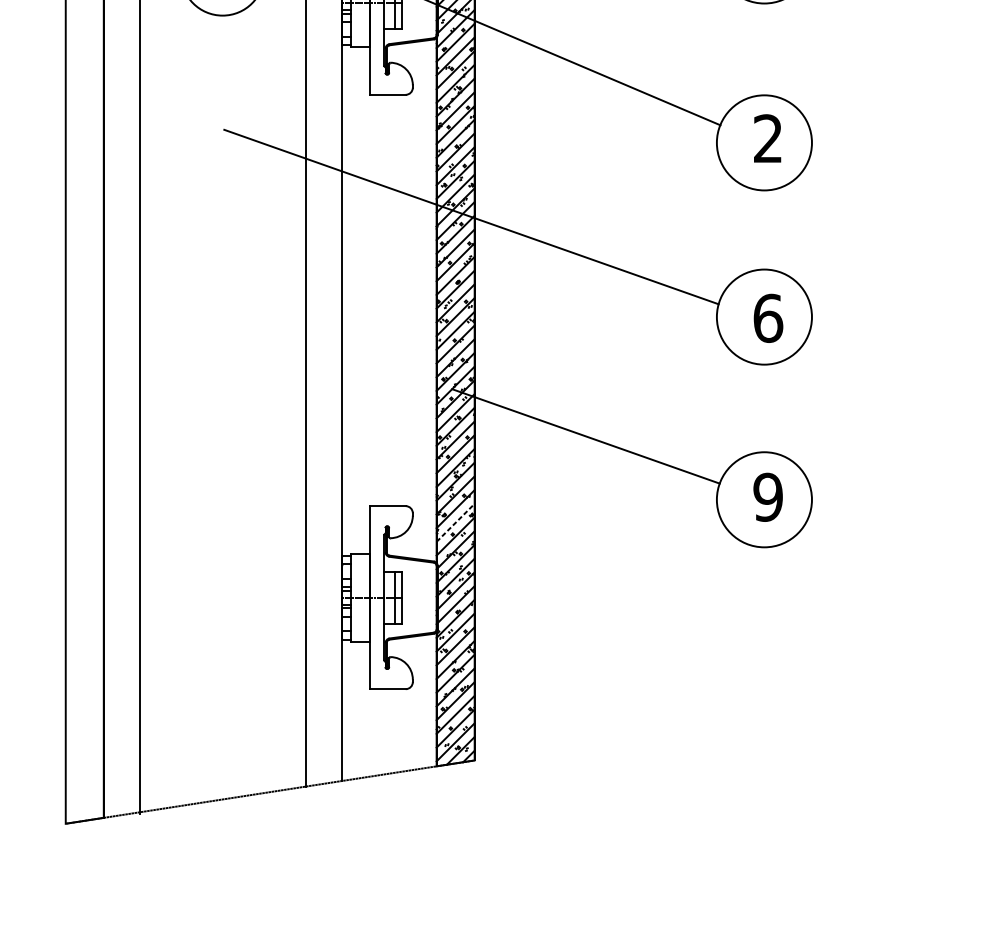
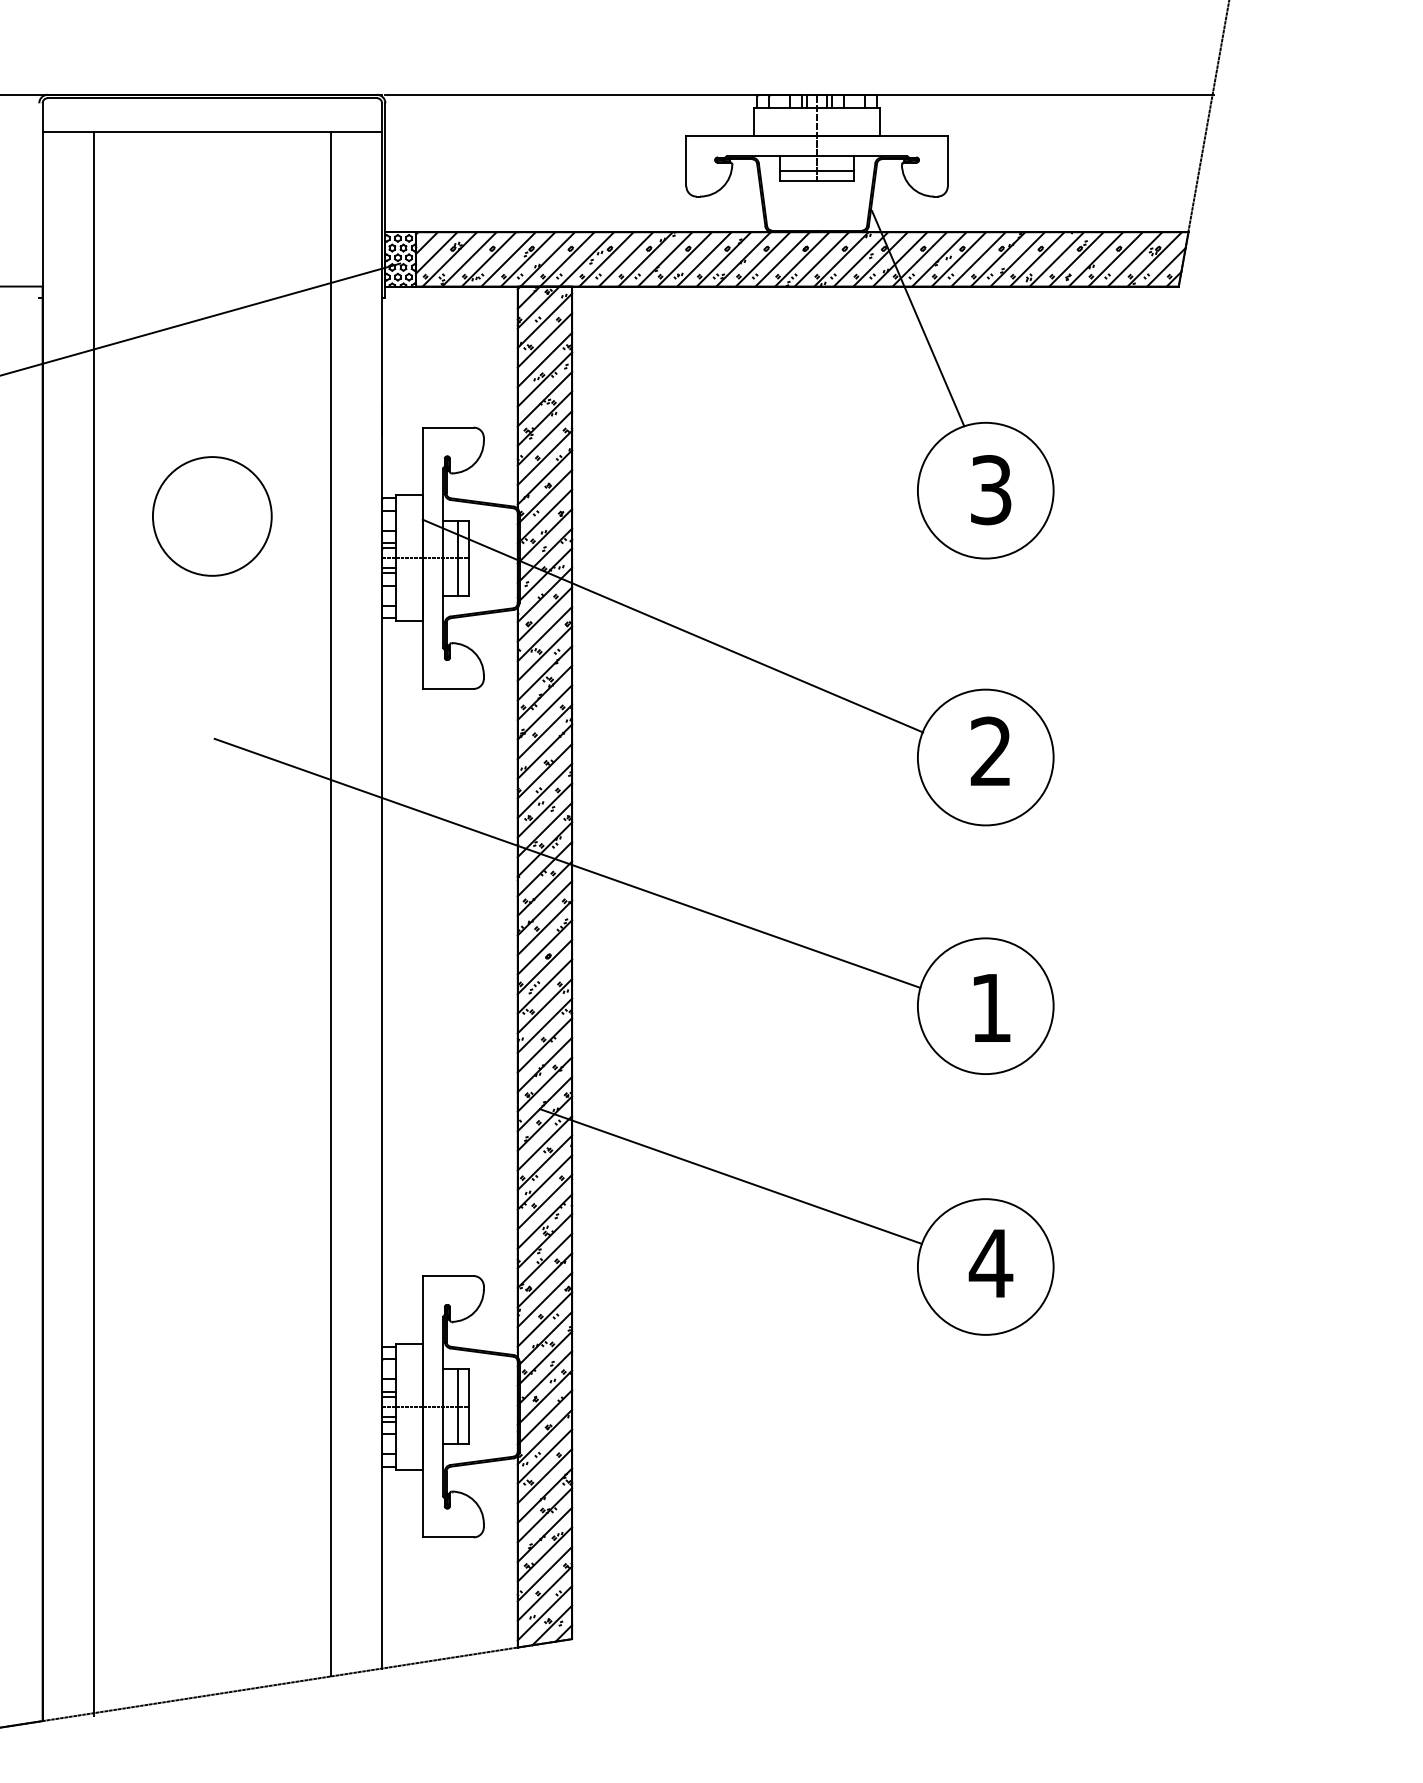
text: (768, 318) -> (991, 1008), 6 -> 1
text: (767, 497) -> (990, 1263), 9 -> 4
line: (456, 522) -> (545, 1299), dashed -> solid

